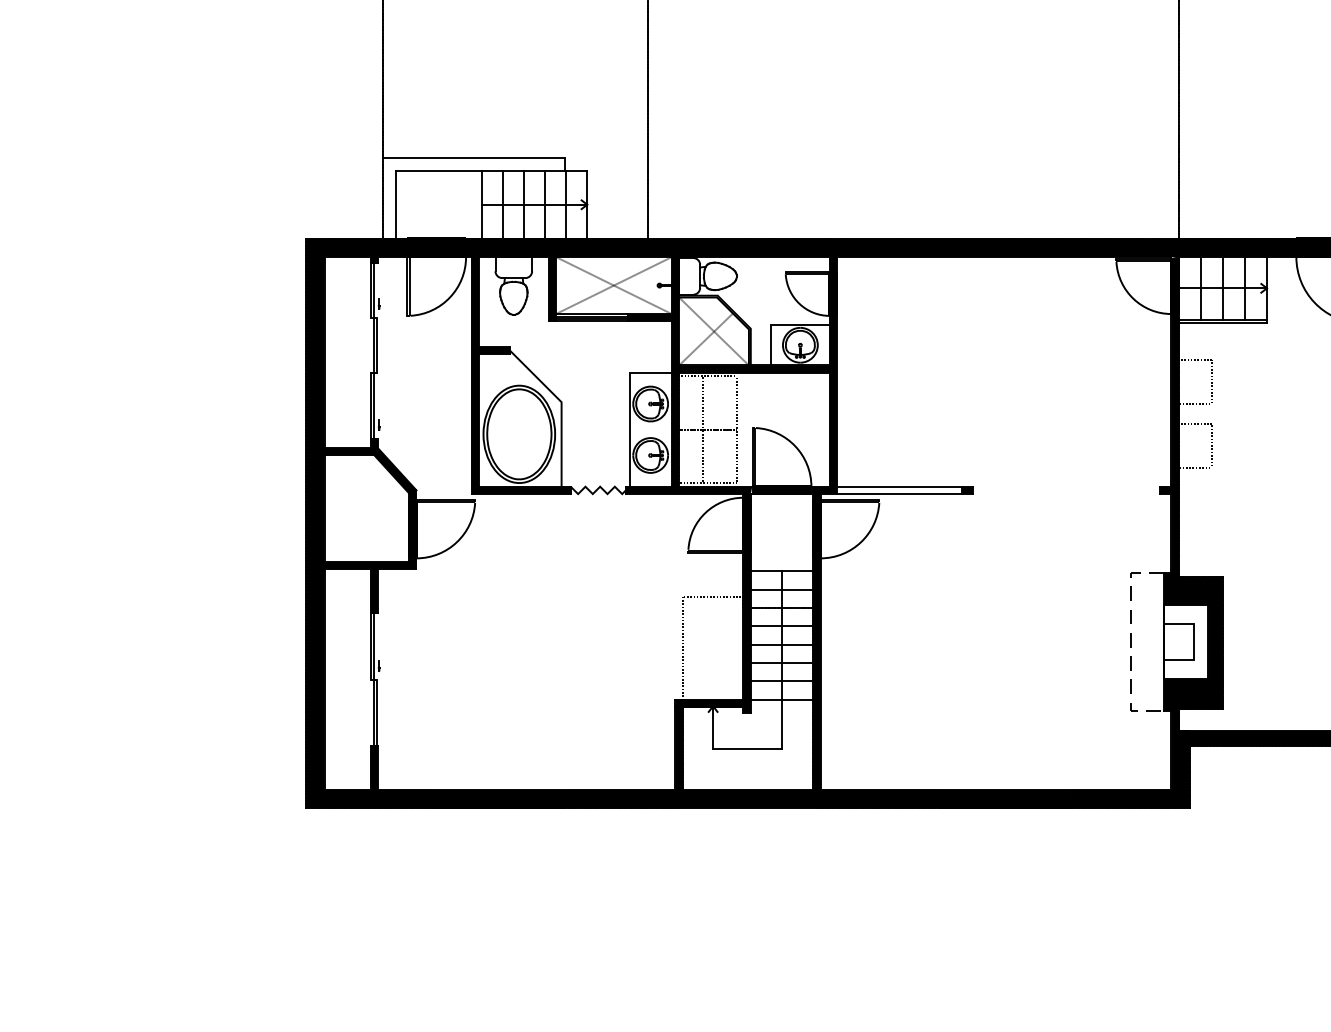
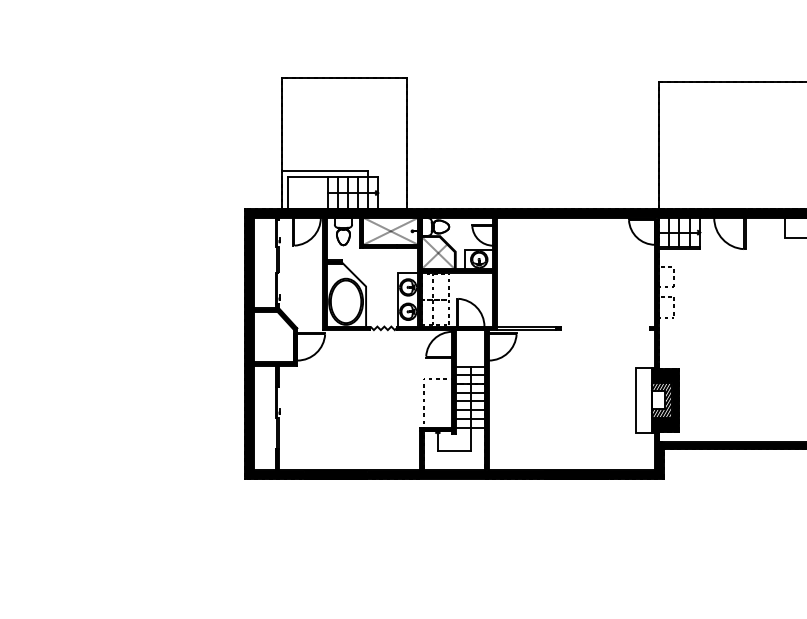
hatch: (1185, 640) -> (661, 399), added
line: (1130, 642) -> (635, 400), dashed -> solid

